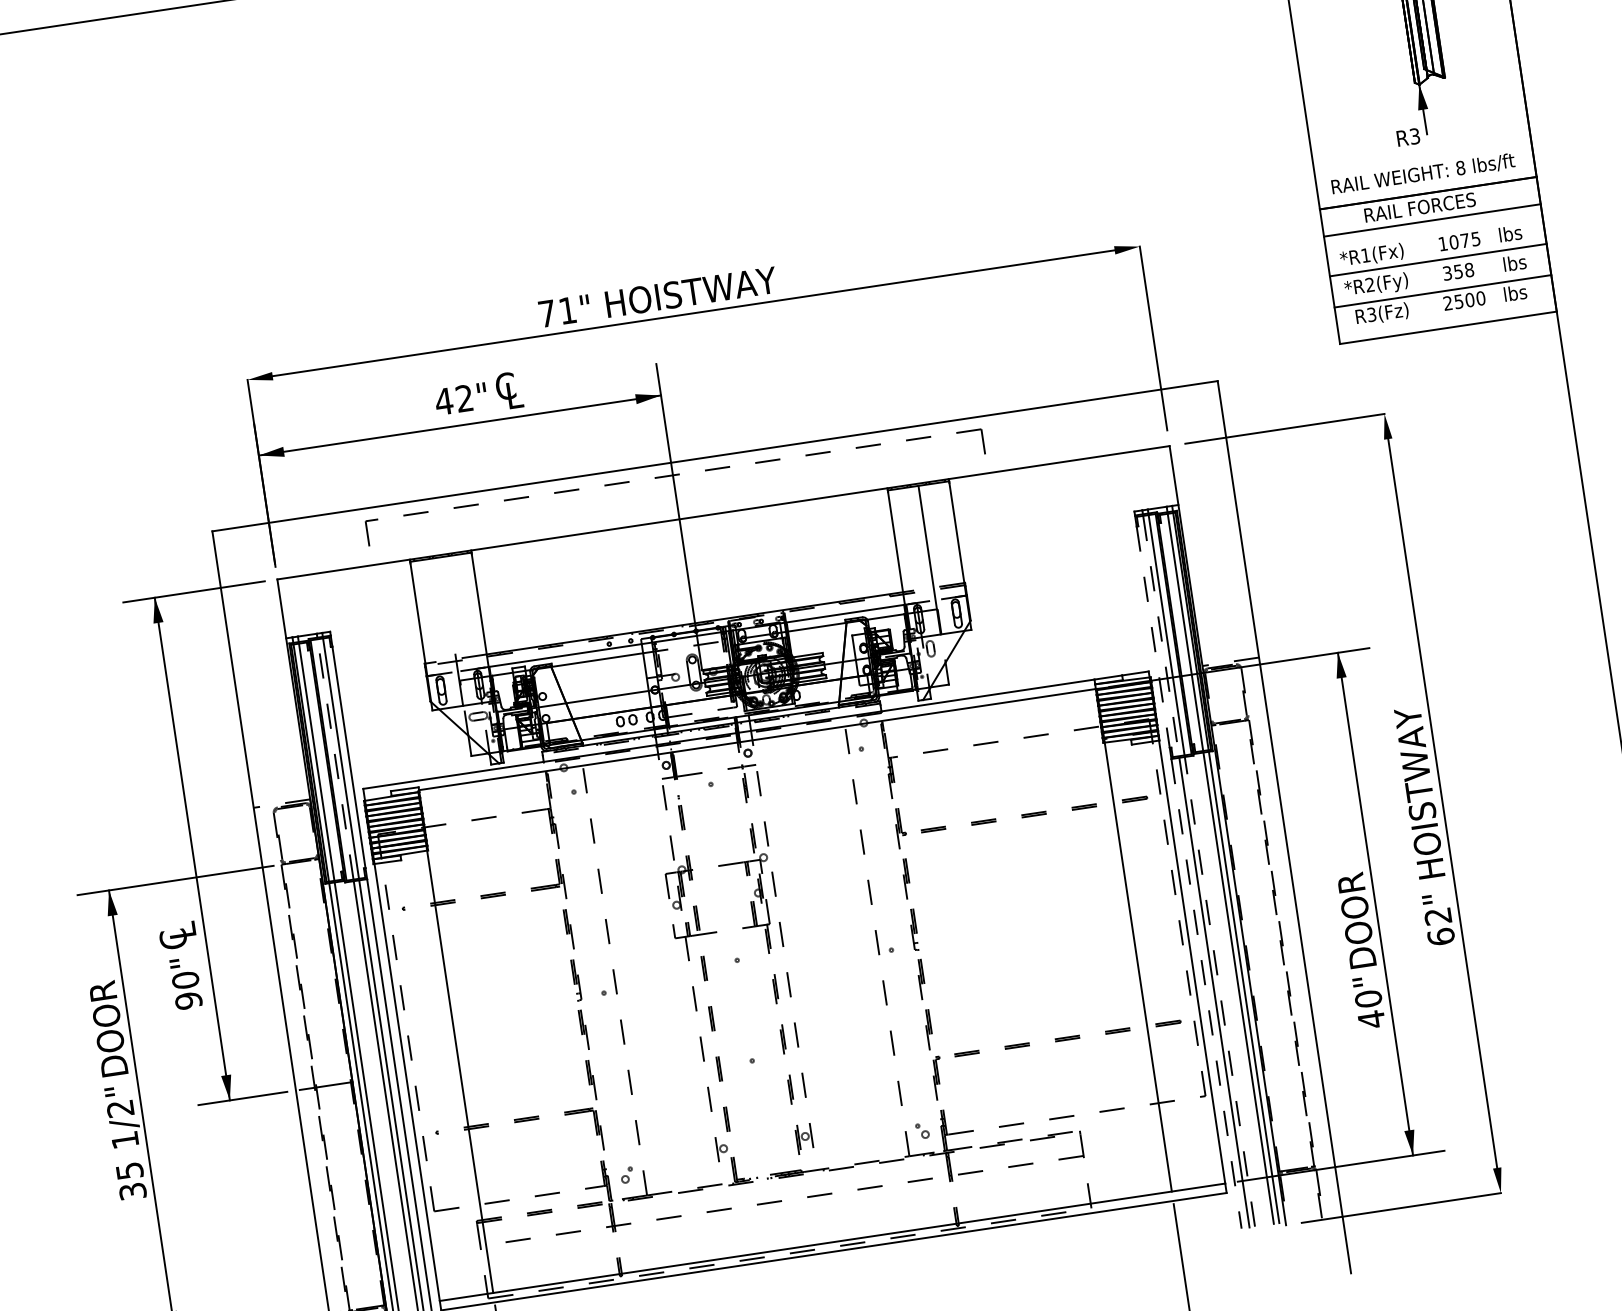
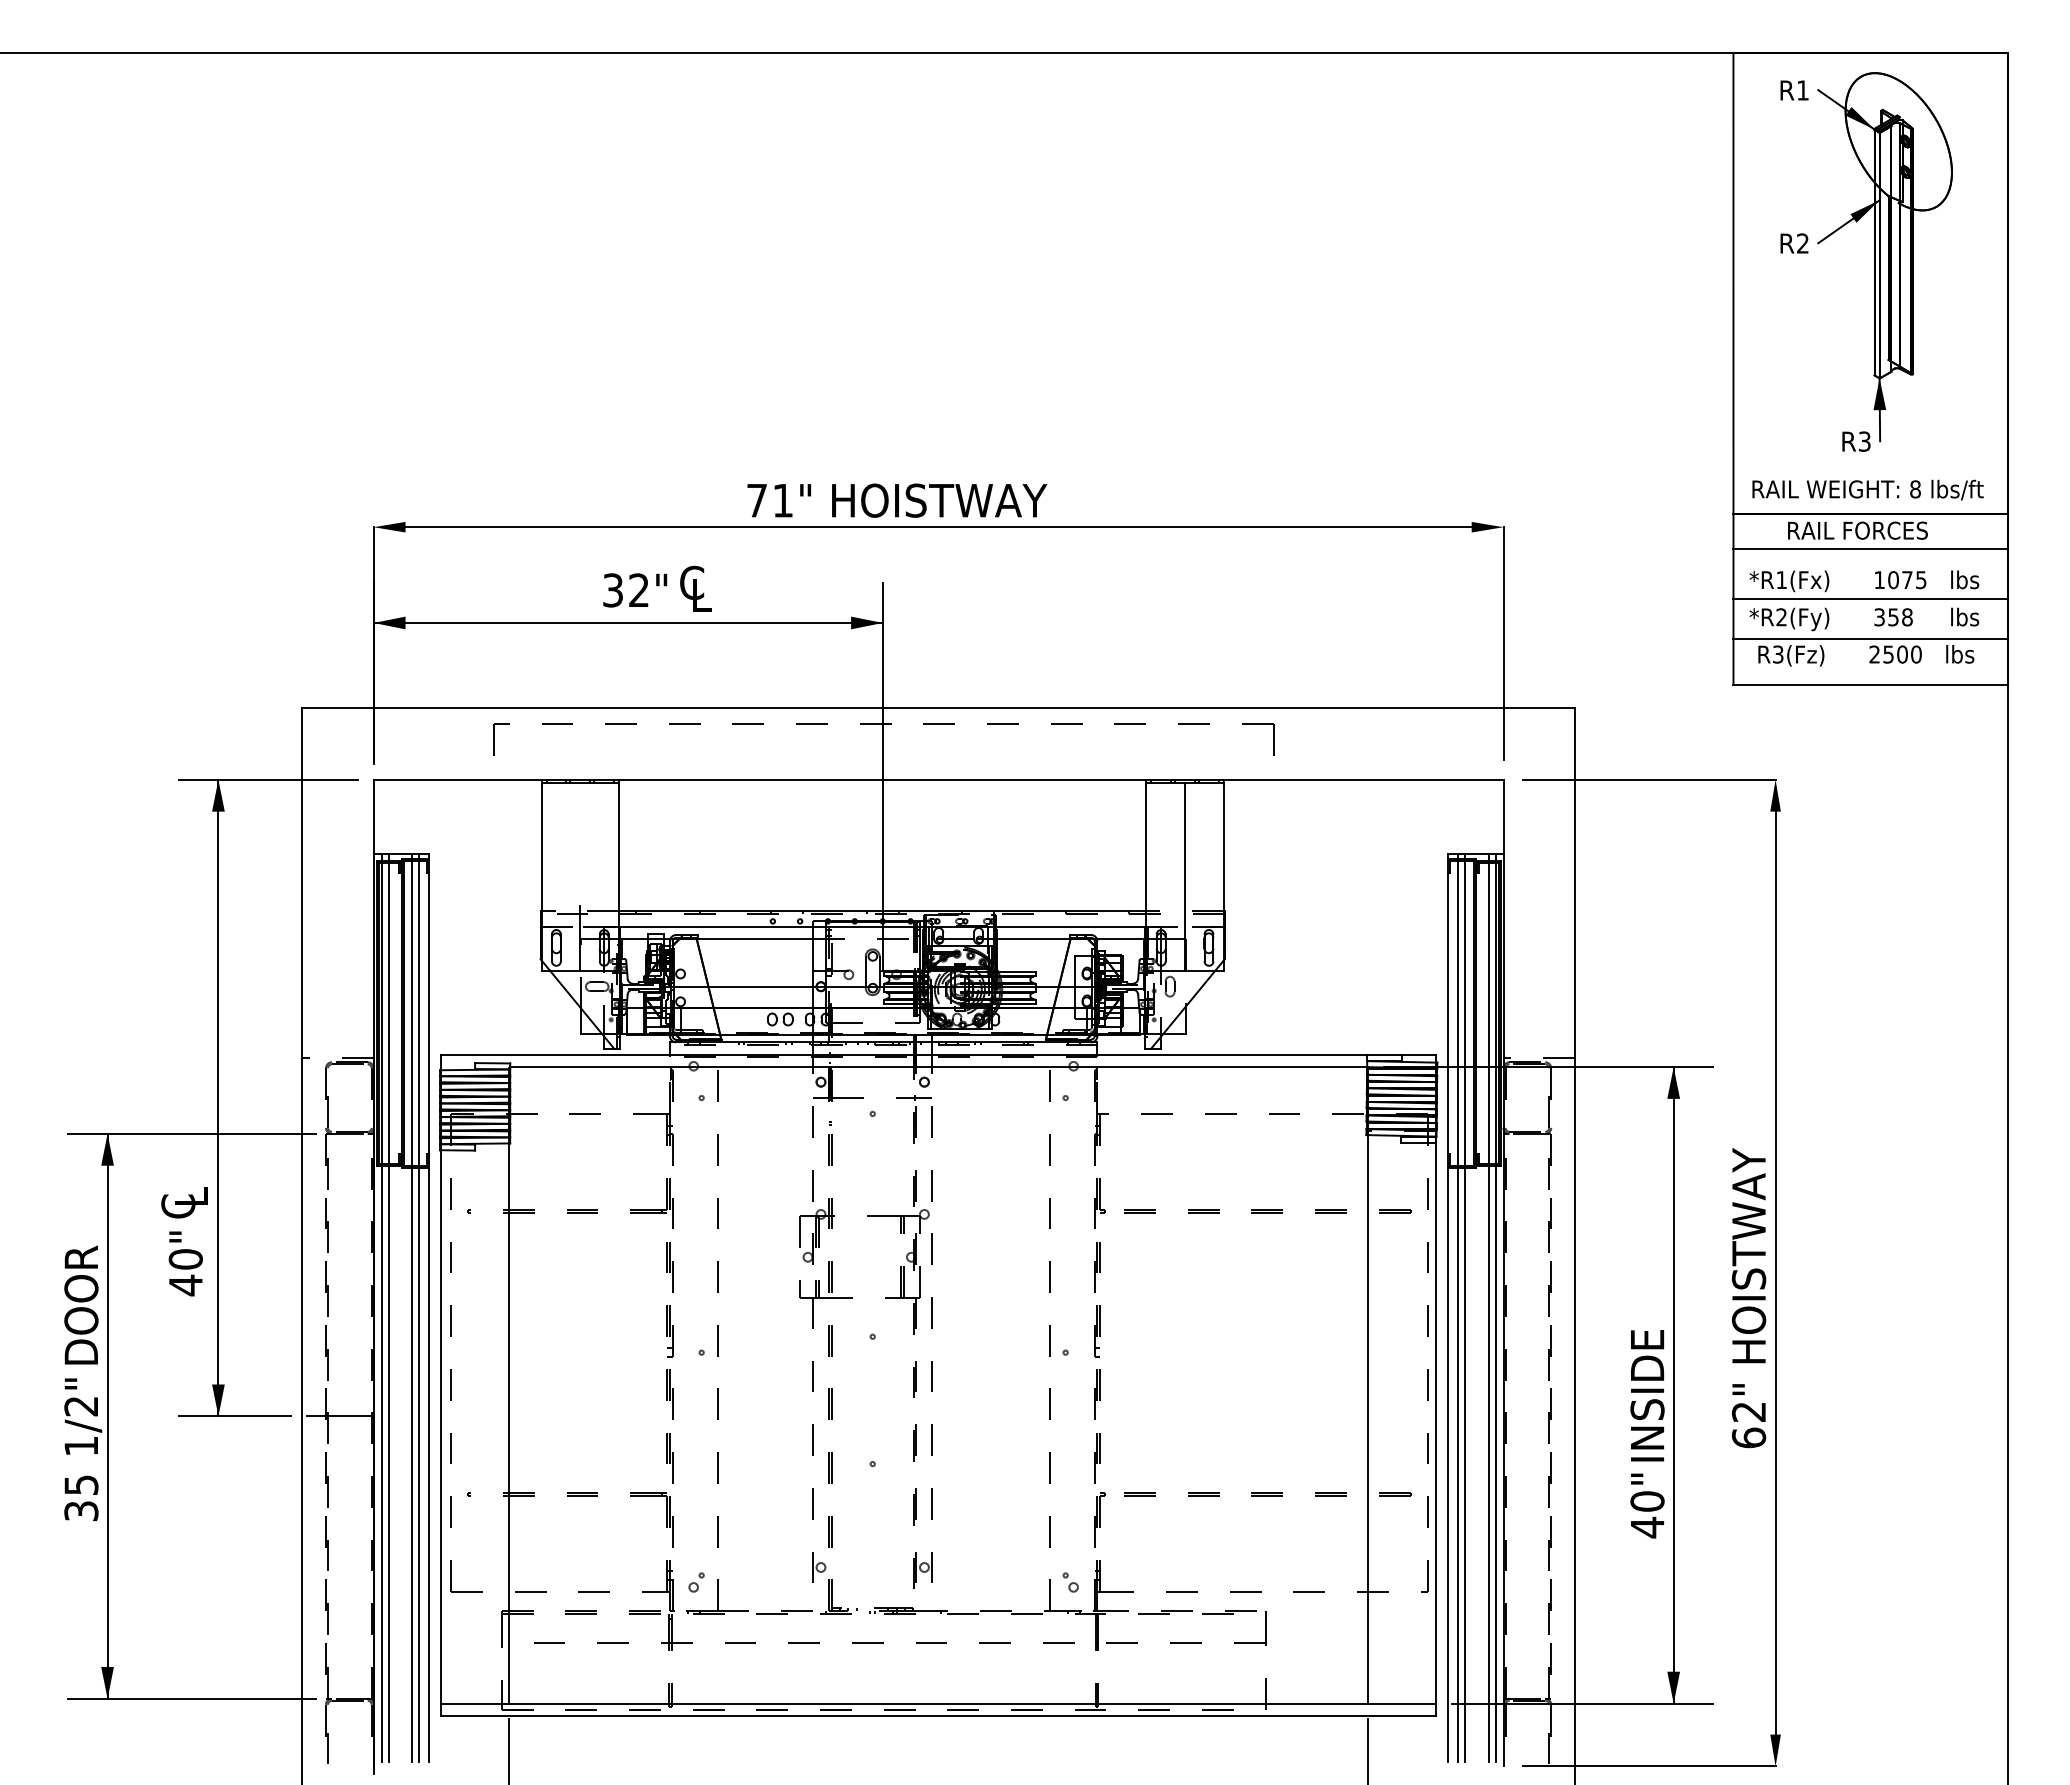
text: (443, 401) -> (612, 590), 42" -> 32"
line: (1161, 636) -> (1457, 1014), dashed -> solid
line: (1153, 638) -> (1447, 1014), dashed -> solid
line: (335, 759) -> (412, 1013), dashed -> solid
text: (1355, 913) -> (1647, 1393), DOOR -> INSIDE
line: (1219, 991) -> (1464, 1464), dashed -> solid
line: (1206, 994) -> (1447, 1465), dashed -> solid
text: (188, 1000) -> (185, 1285), 90" -> 40"

